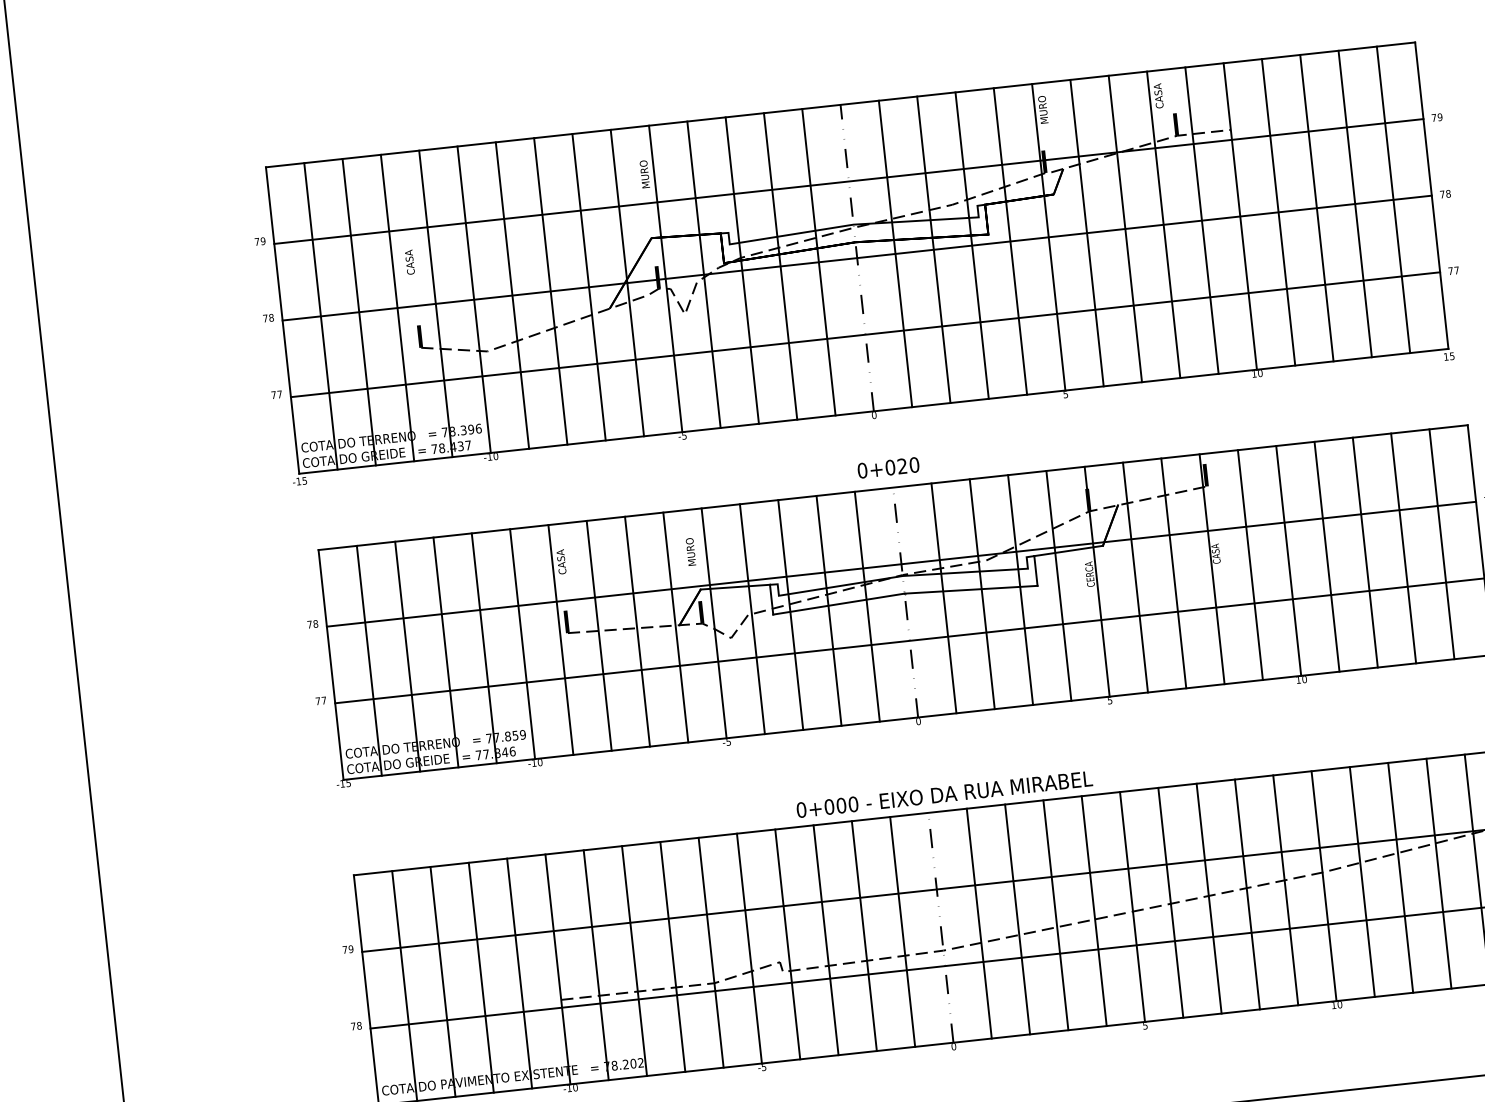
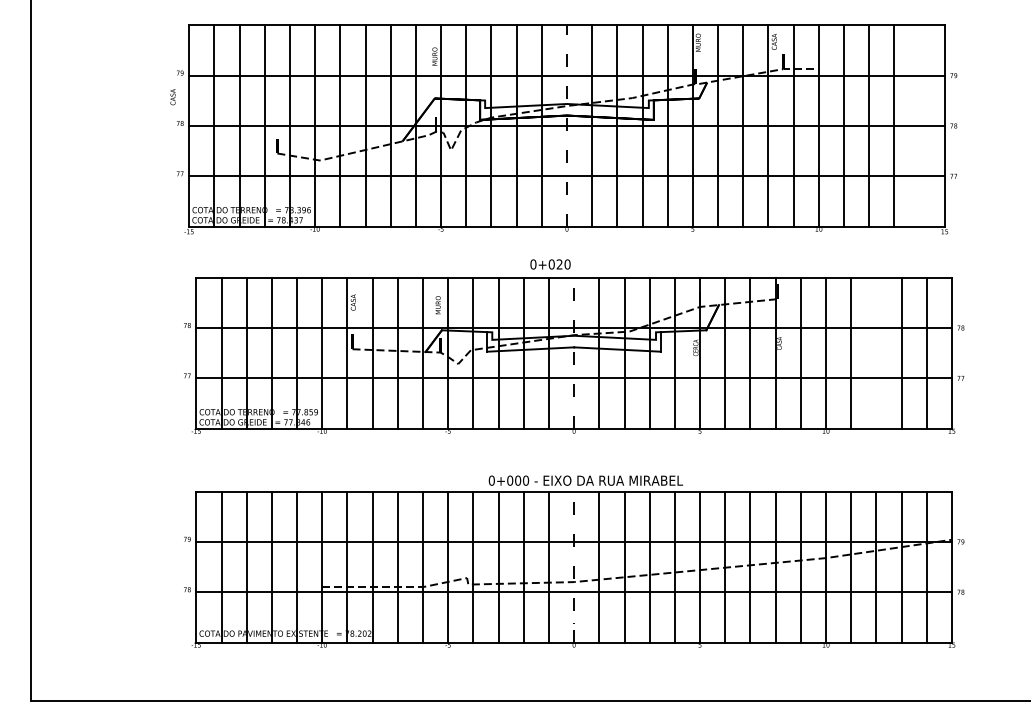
line: (1393, 199) -> (919, 125), removed
text: (409, 262) -> (172, 97), moved
text: (888, 467) -> (550, 264), moved
line: (1365, 551) -> (876, 352), removed

